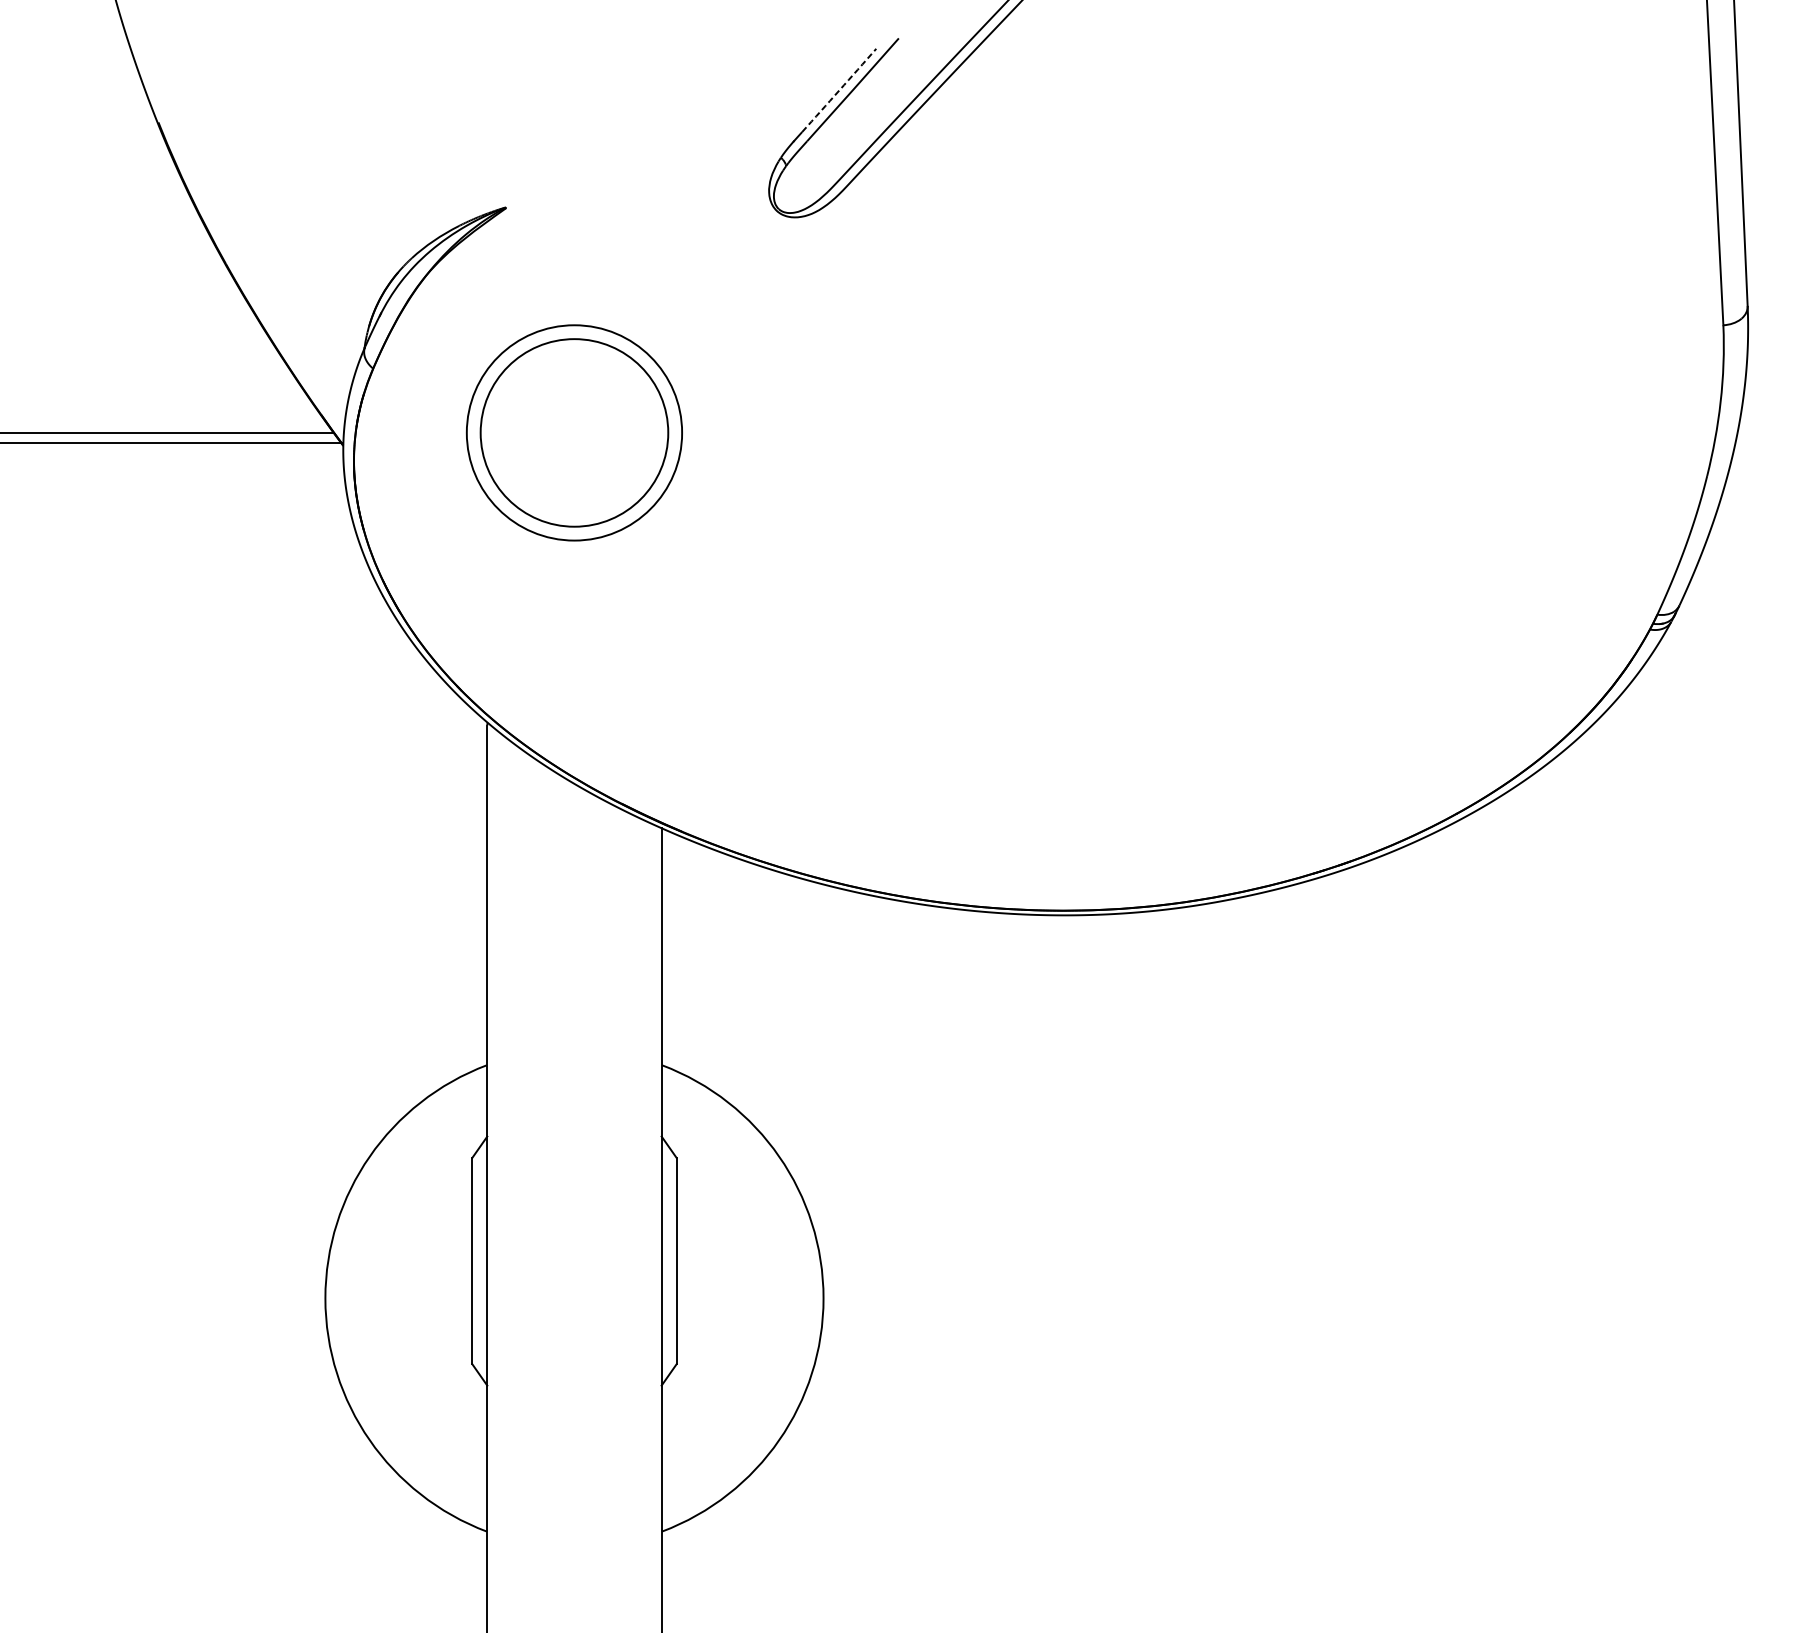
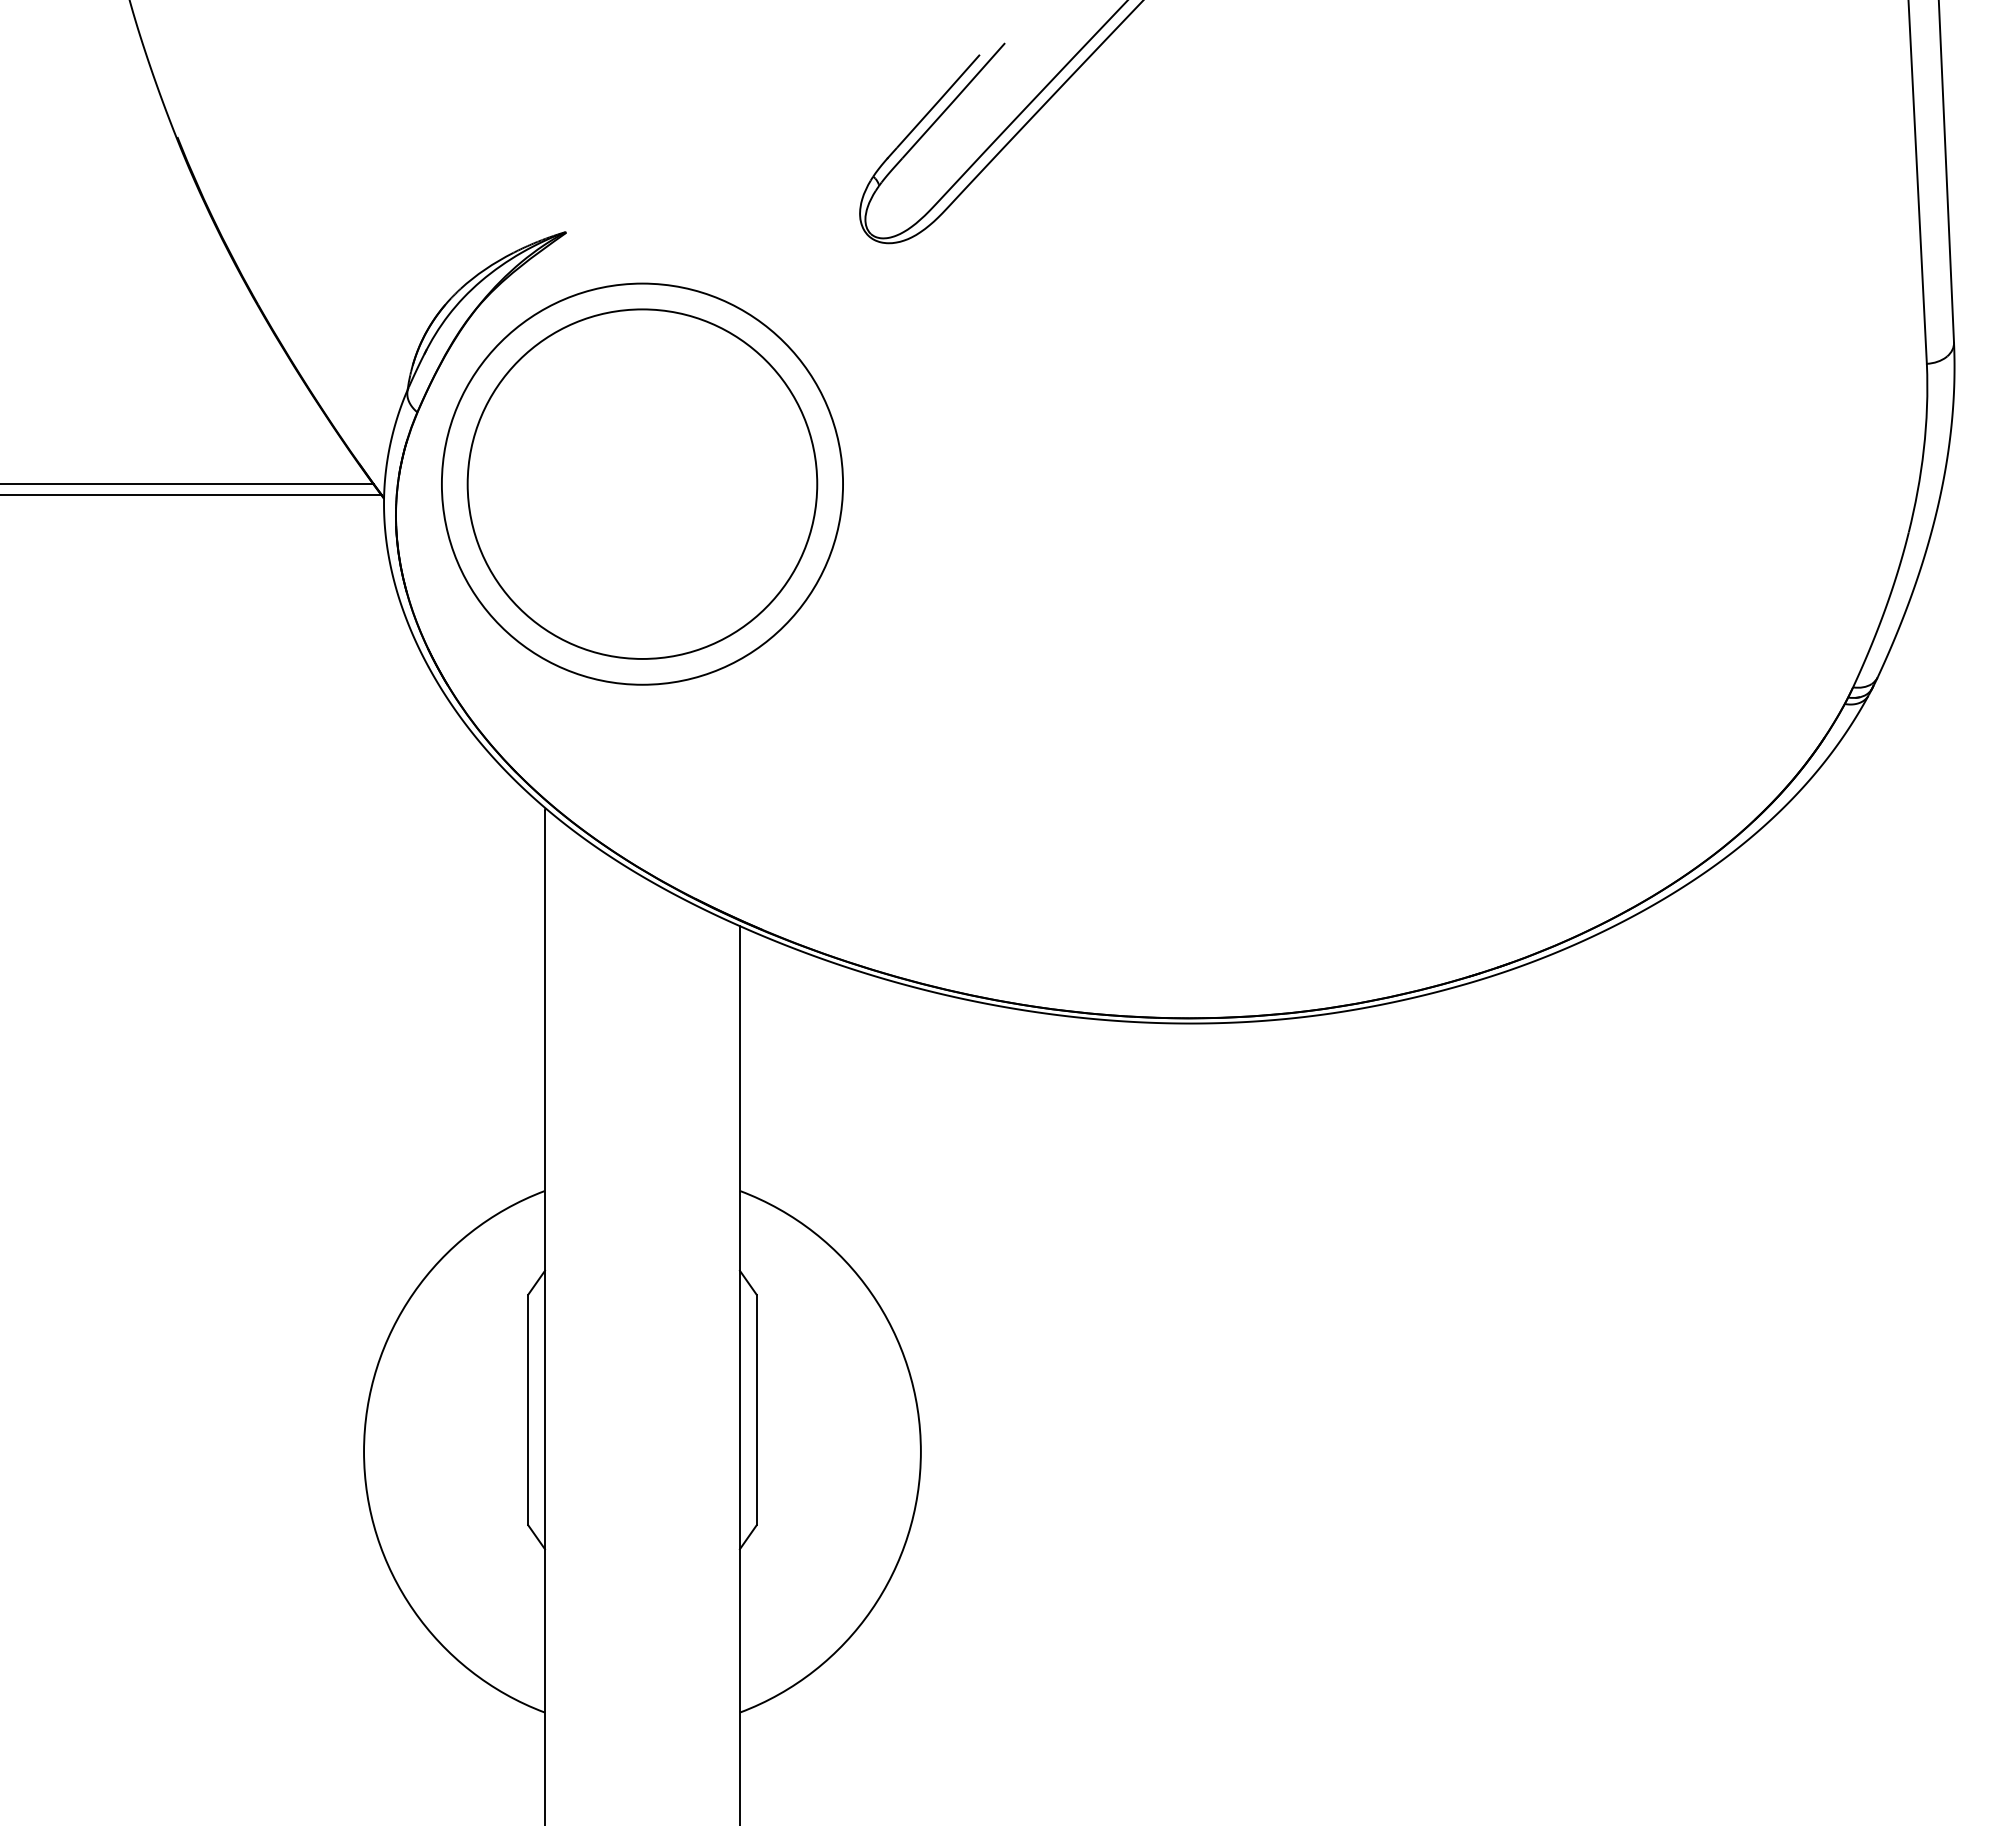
arc: (839, 90) -> (938, 101), dashed -> solid
circle: (574, 432) -> (642, 483), size x1.67
circle: (574, 432) -> (642, 483), size x1.67

